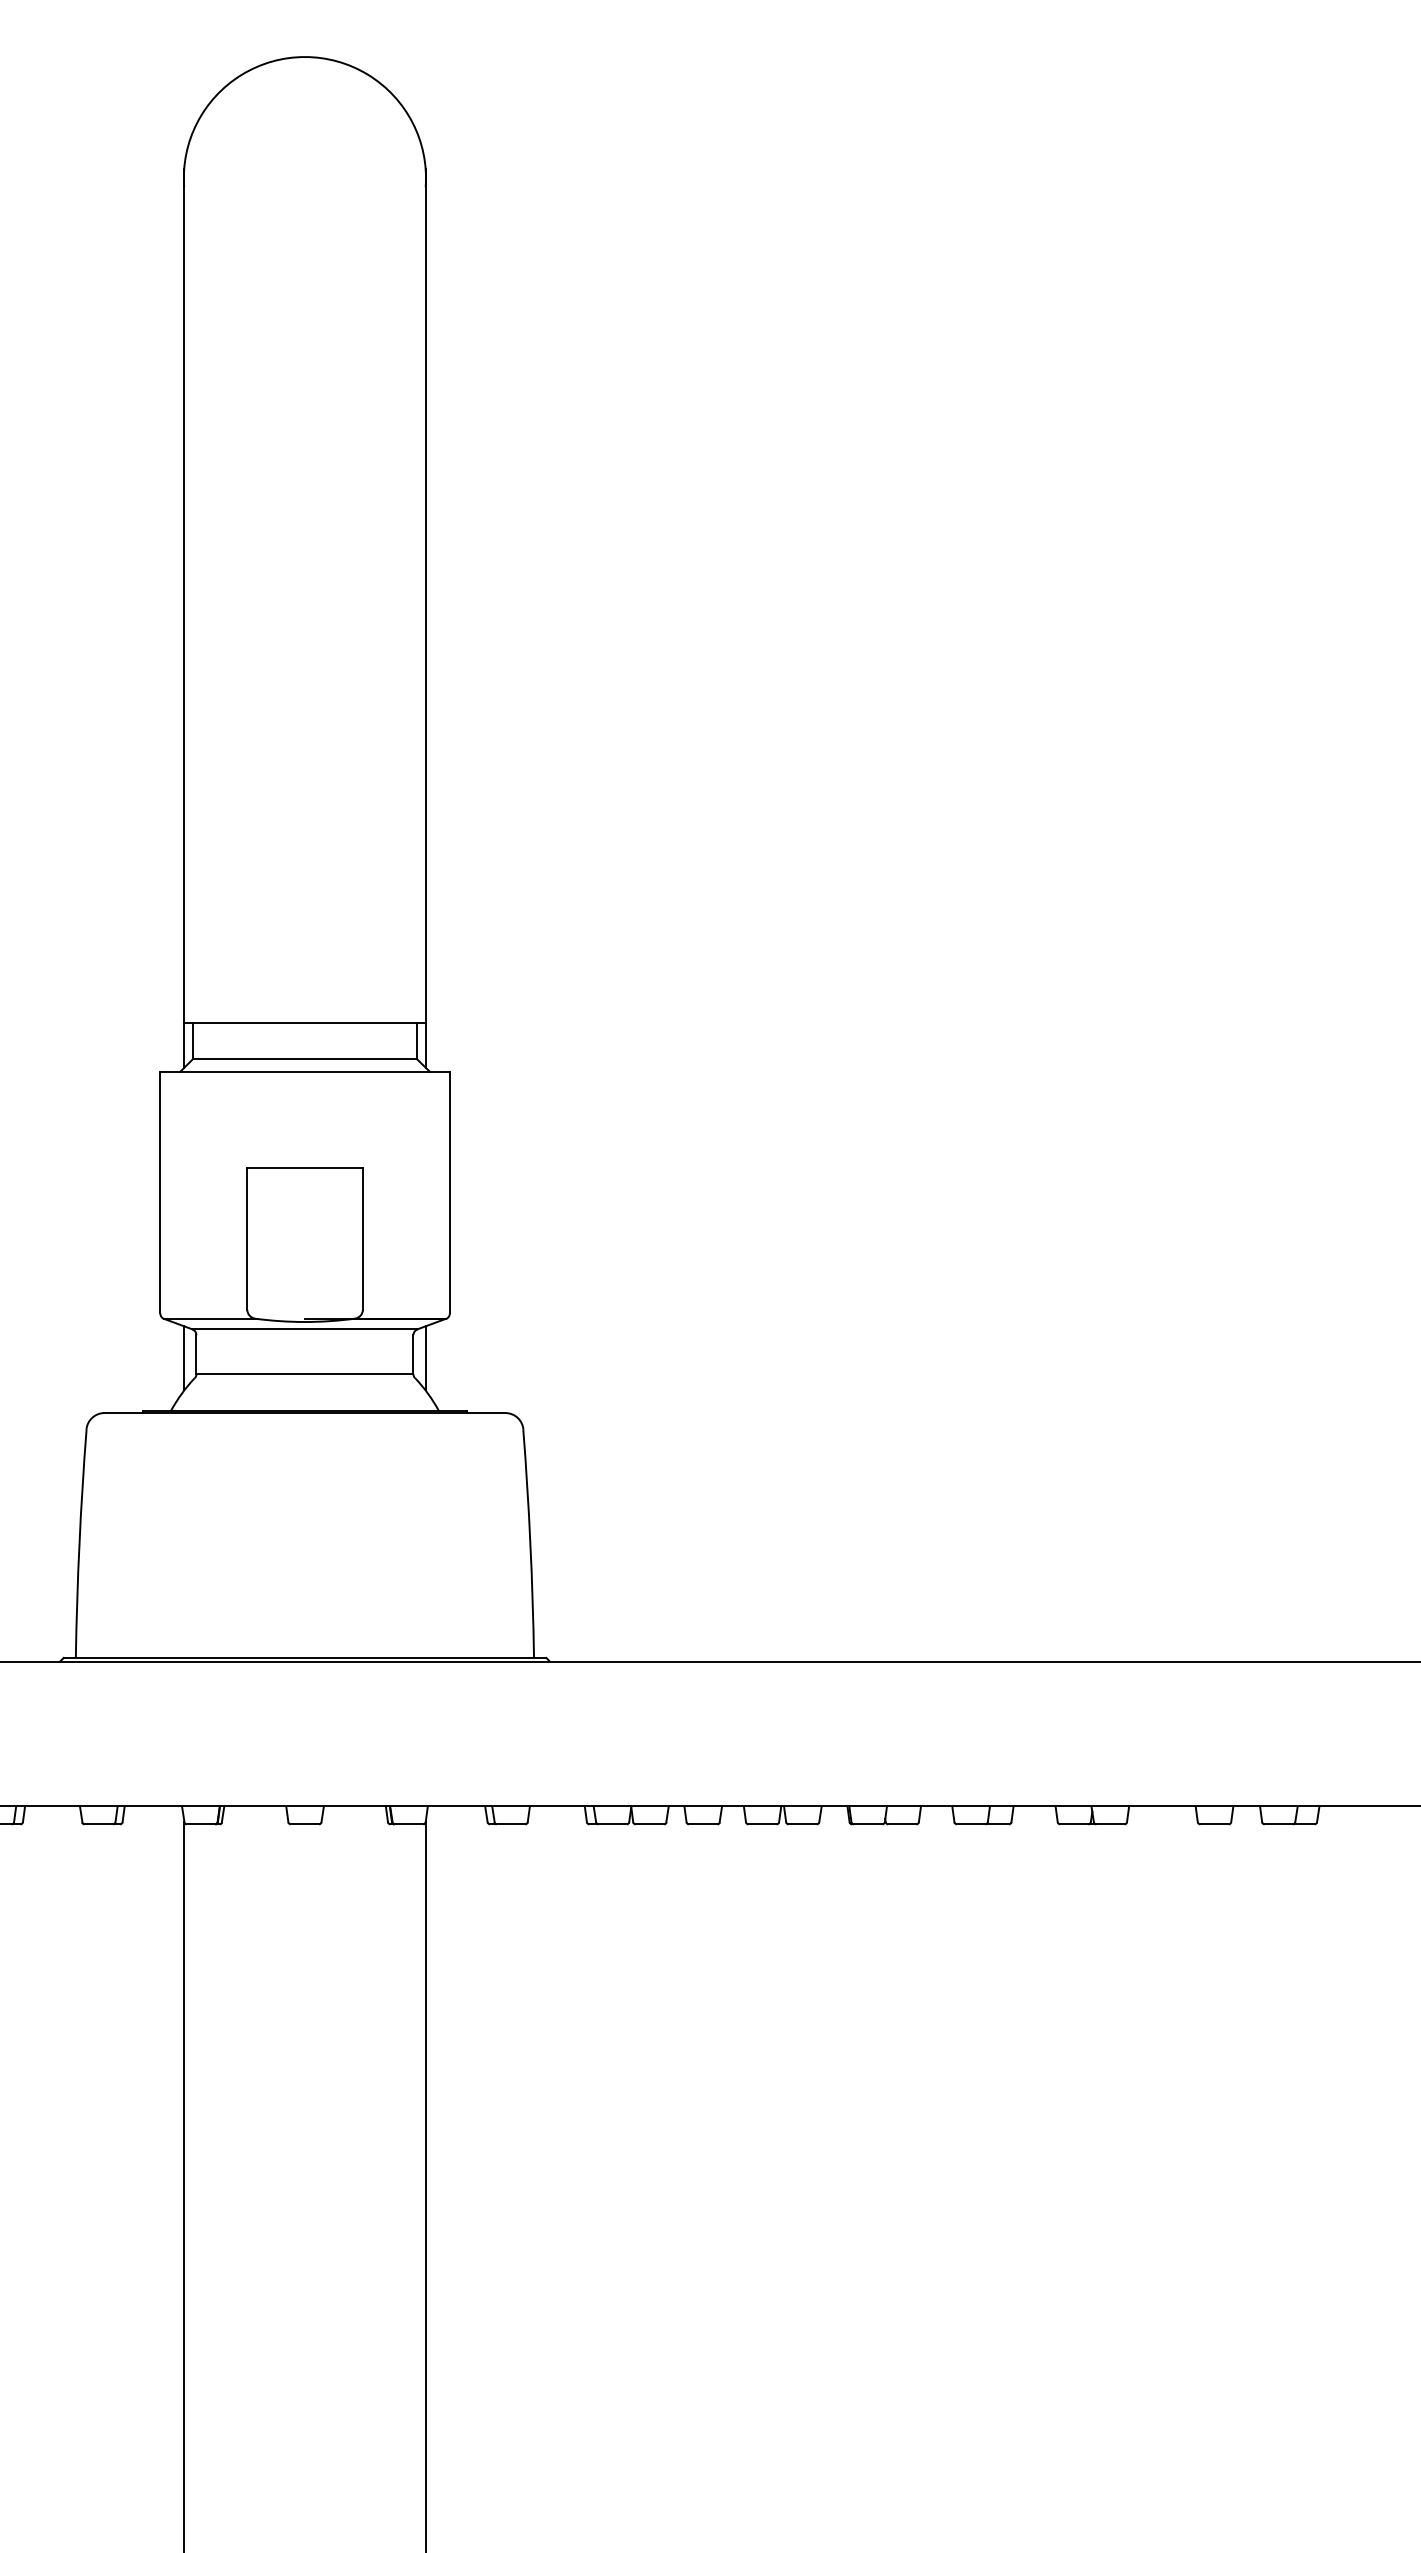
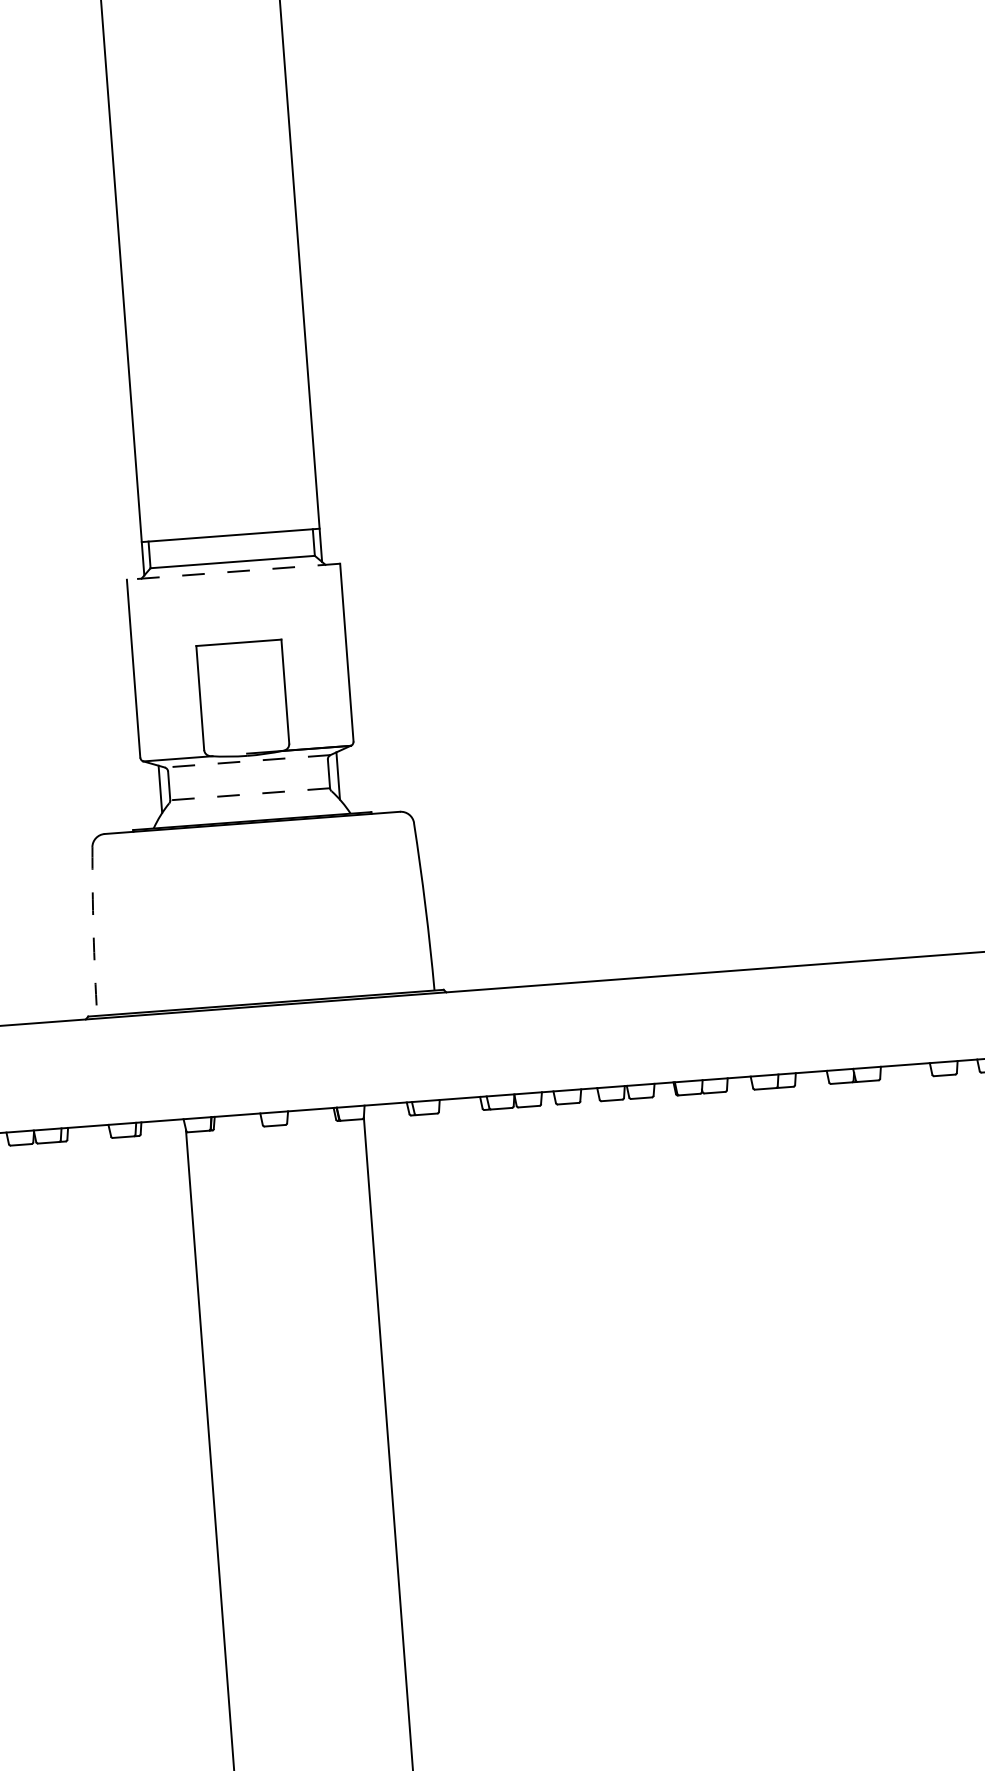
line: (305, 1071) -> (233, 571), solid -> dashed
line: (304, 1329) -> (247, 761), solid -> dashed
line: (304, 1374) -> (249, 794), solid -> dashed
arc: (79, 1543) -> (93, 931), solid -> dashed

